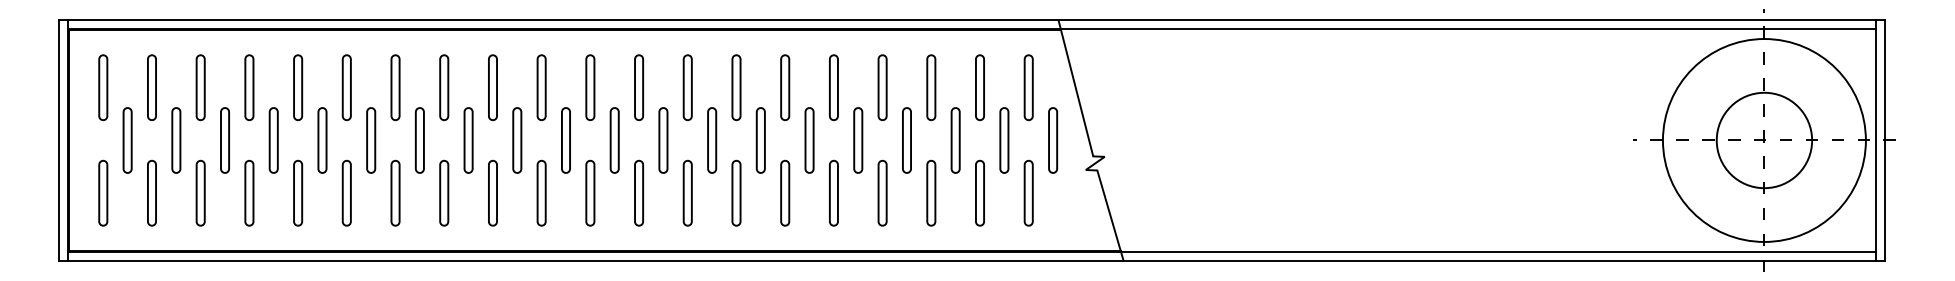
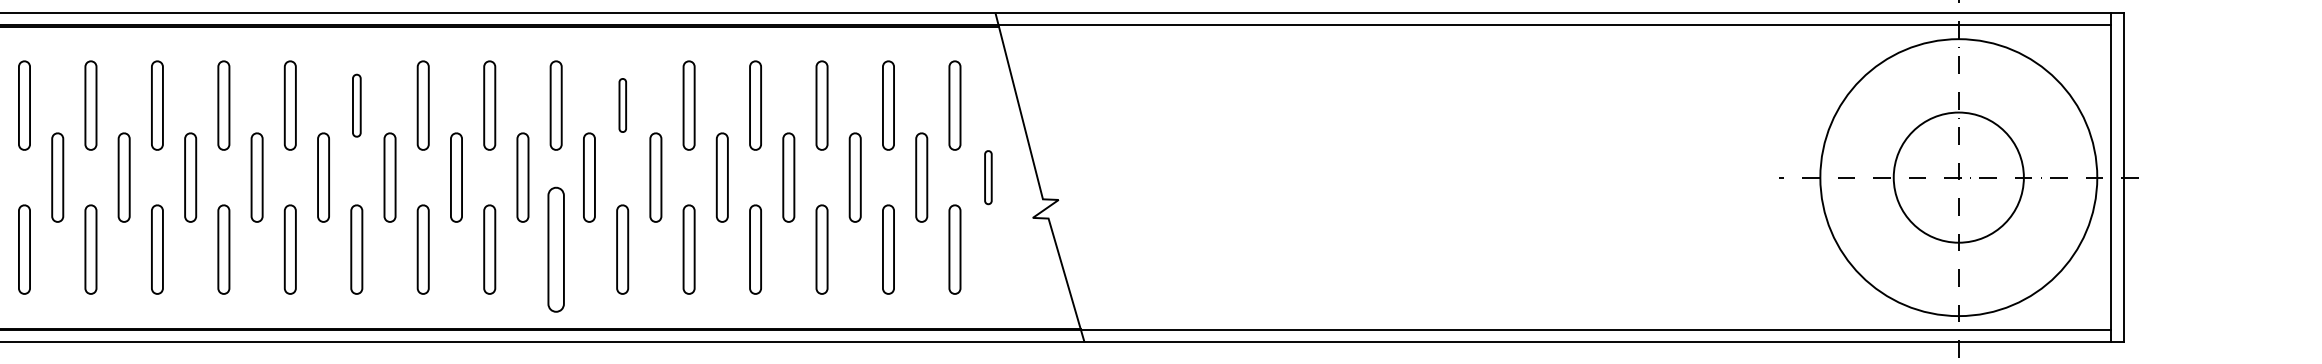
part: (590, 87) -> (356, 105), size x0.7
part: (785, 87) -> (623, 105), size x0.6
part: (1053, 140) -> (988, 177), size x0.6
part: (736, 192) -> (556, 248), size x1.4

